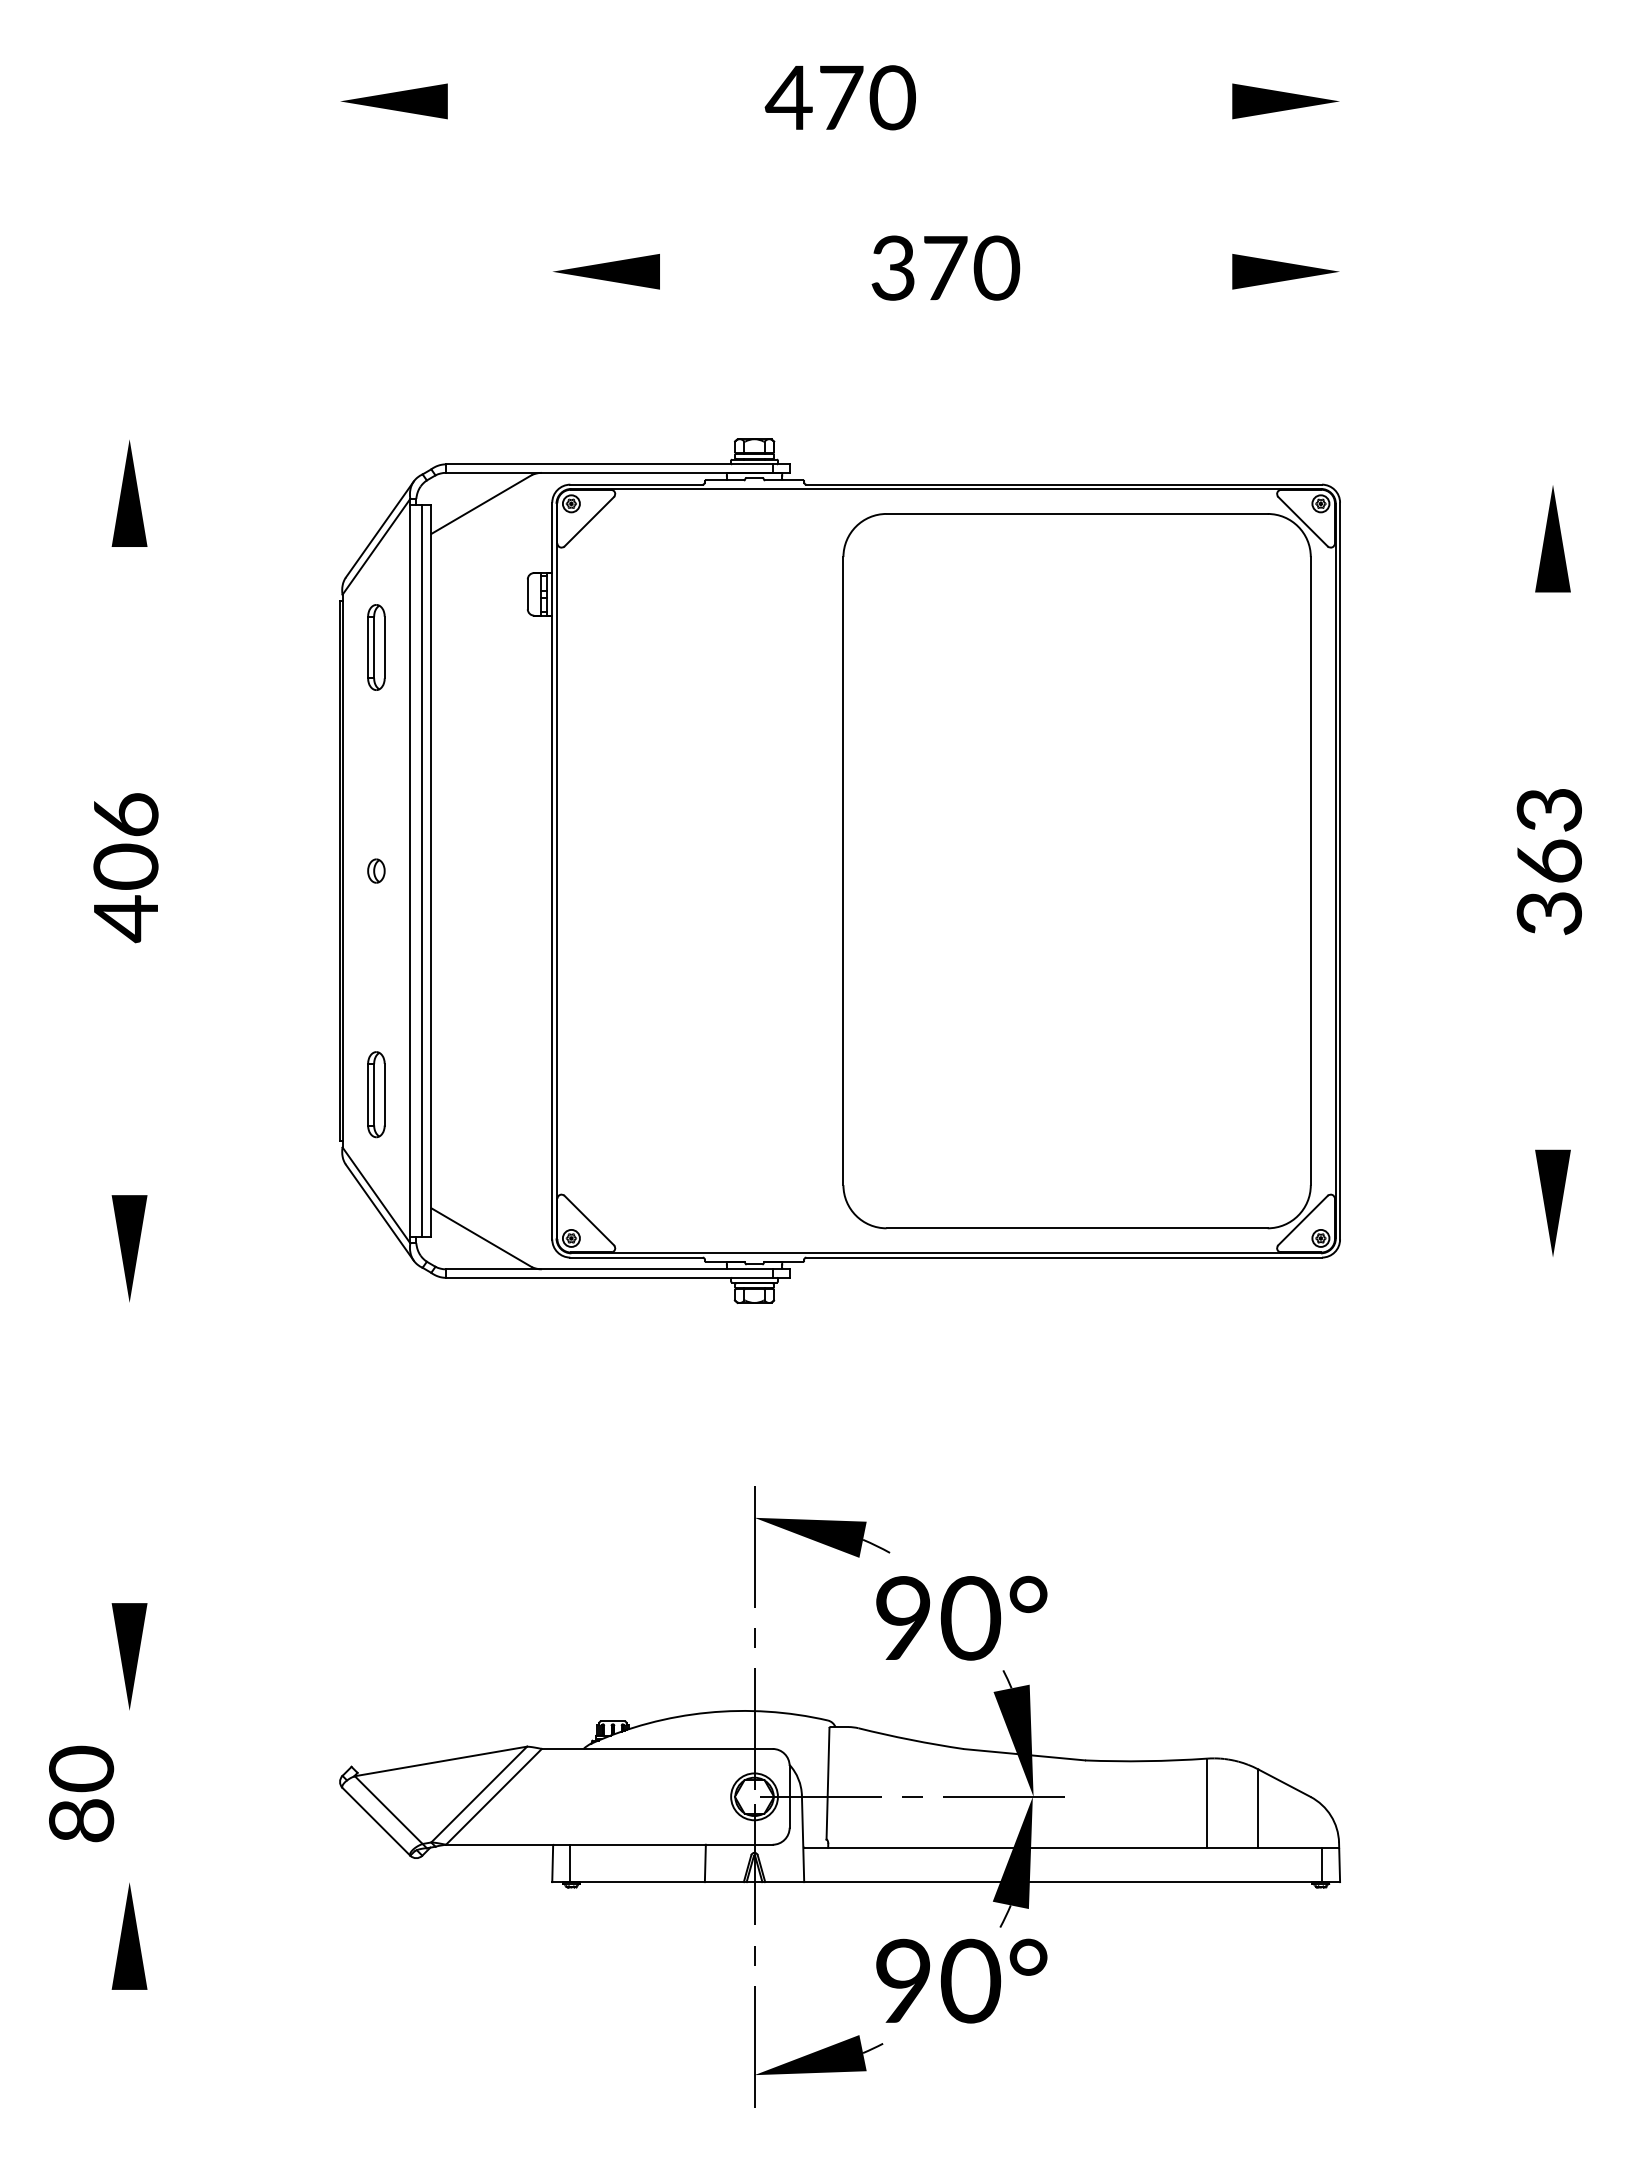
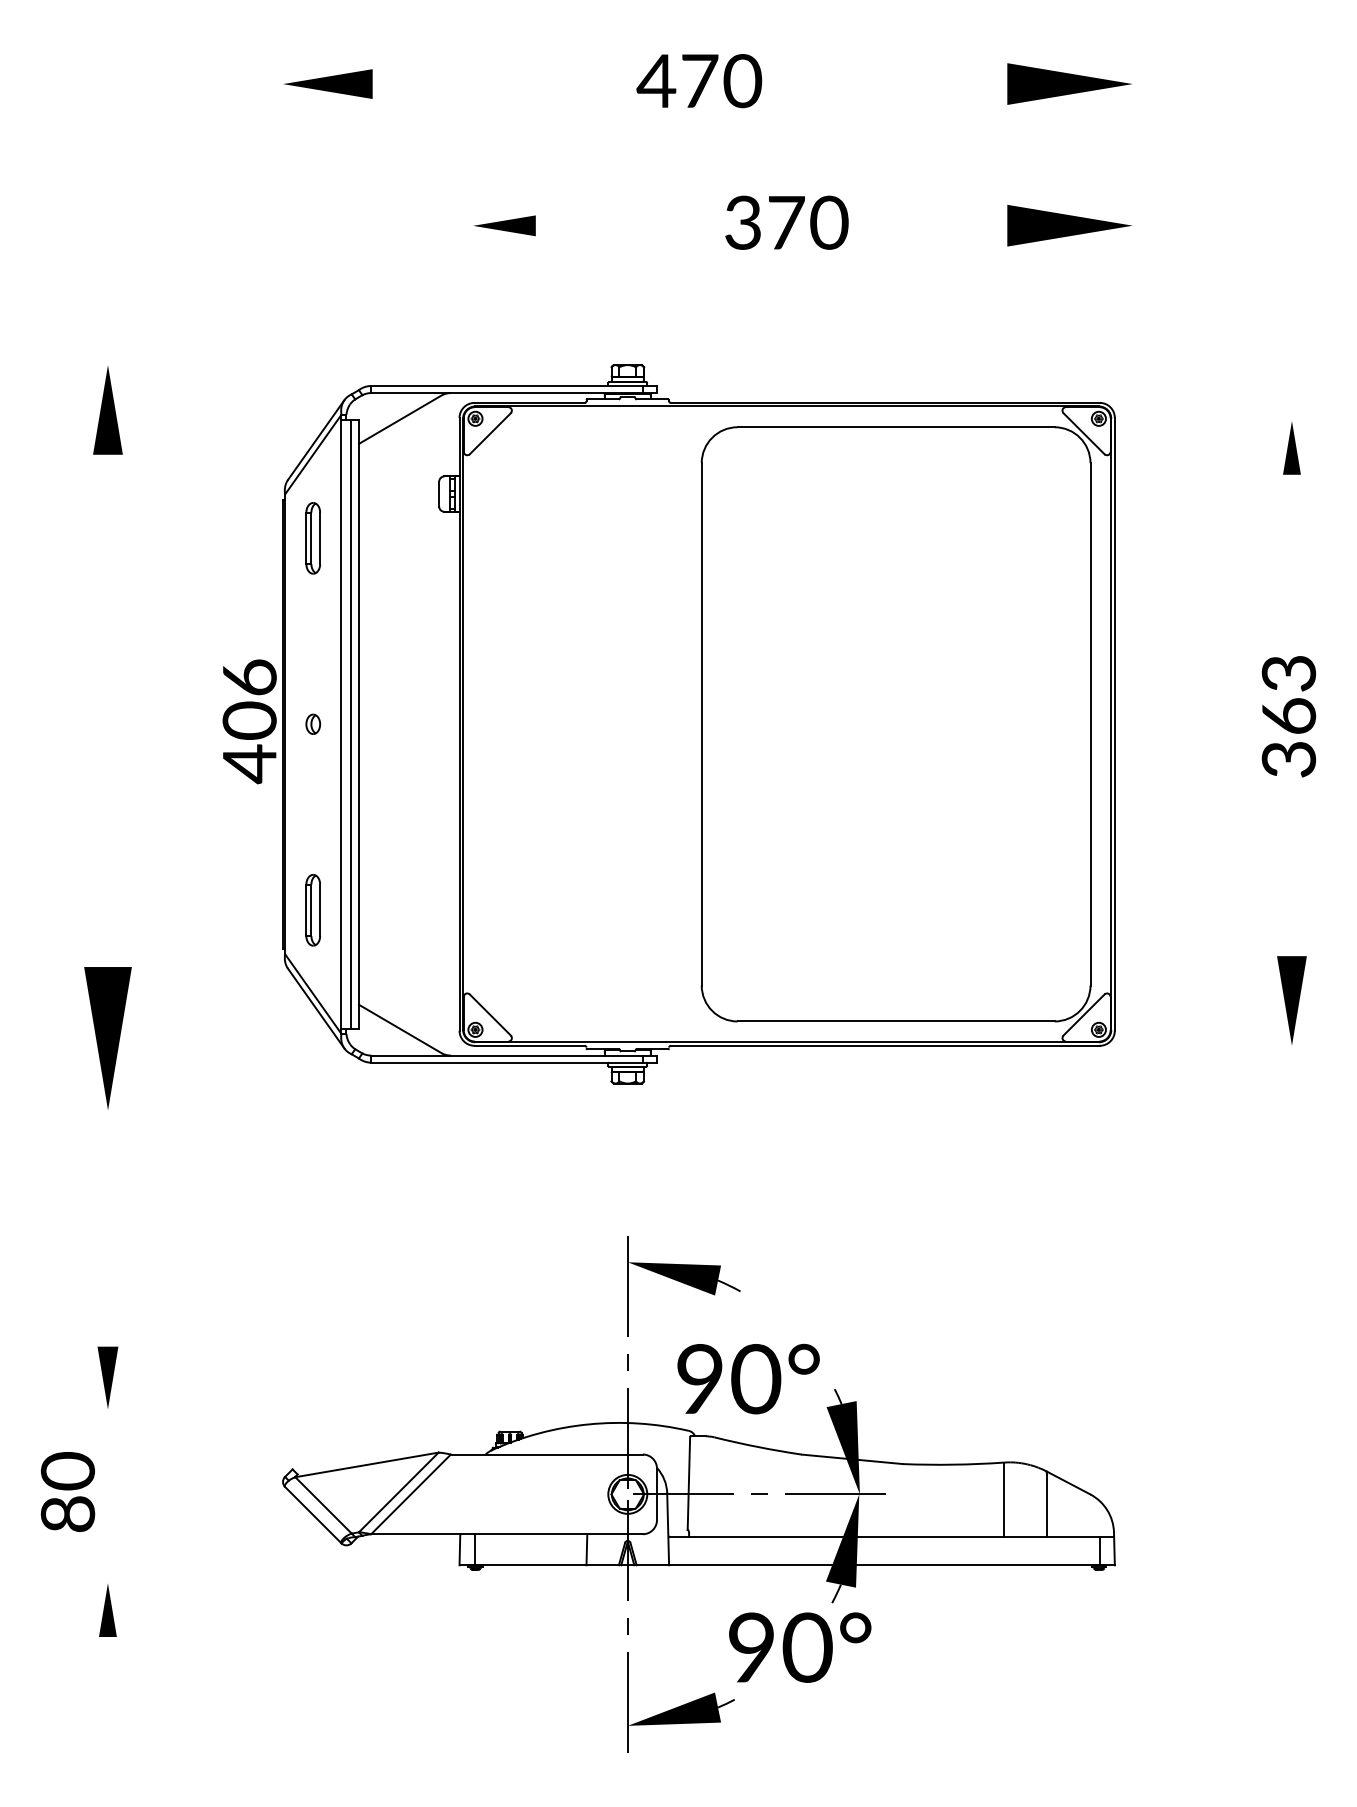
part: (1285, 101) -> (1069, 84), size x1.4
part: (606, 271) -> (504, 225), size x0.7
part: (1285, 271) -> (1069, 225), size x1.4
part: (1552, 538) -> (1291, 447), size x0.6
text: (125, 868) -> (249, 722), moved
part: (129, 1248) -> (107, 1038), size x1.6
text: (961, 1617) -> (748, 1378), moved
part: (129, 1656) -> (107, 1377), size x0.7
part: (129, 1935) -> (107, 1609), size x0.6

